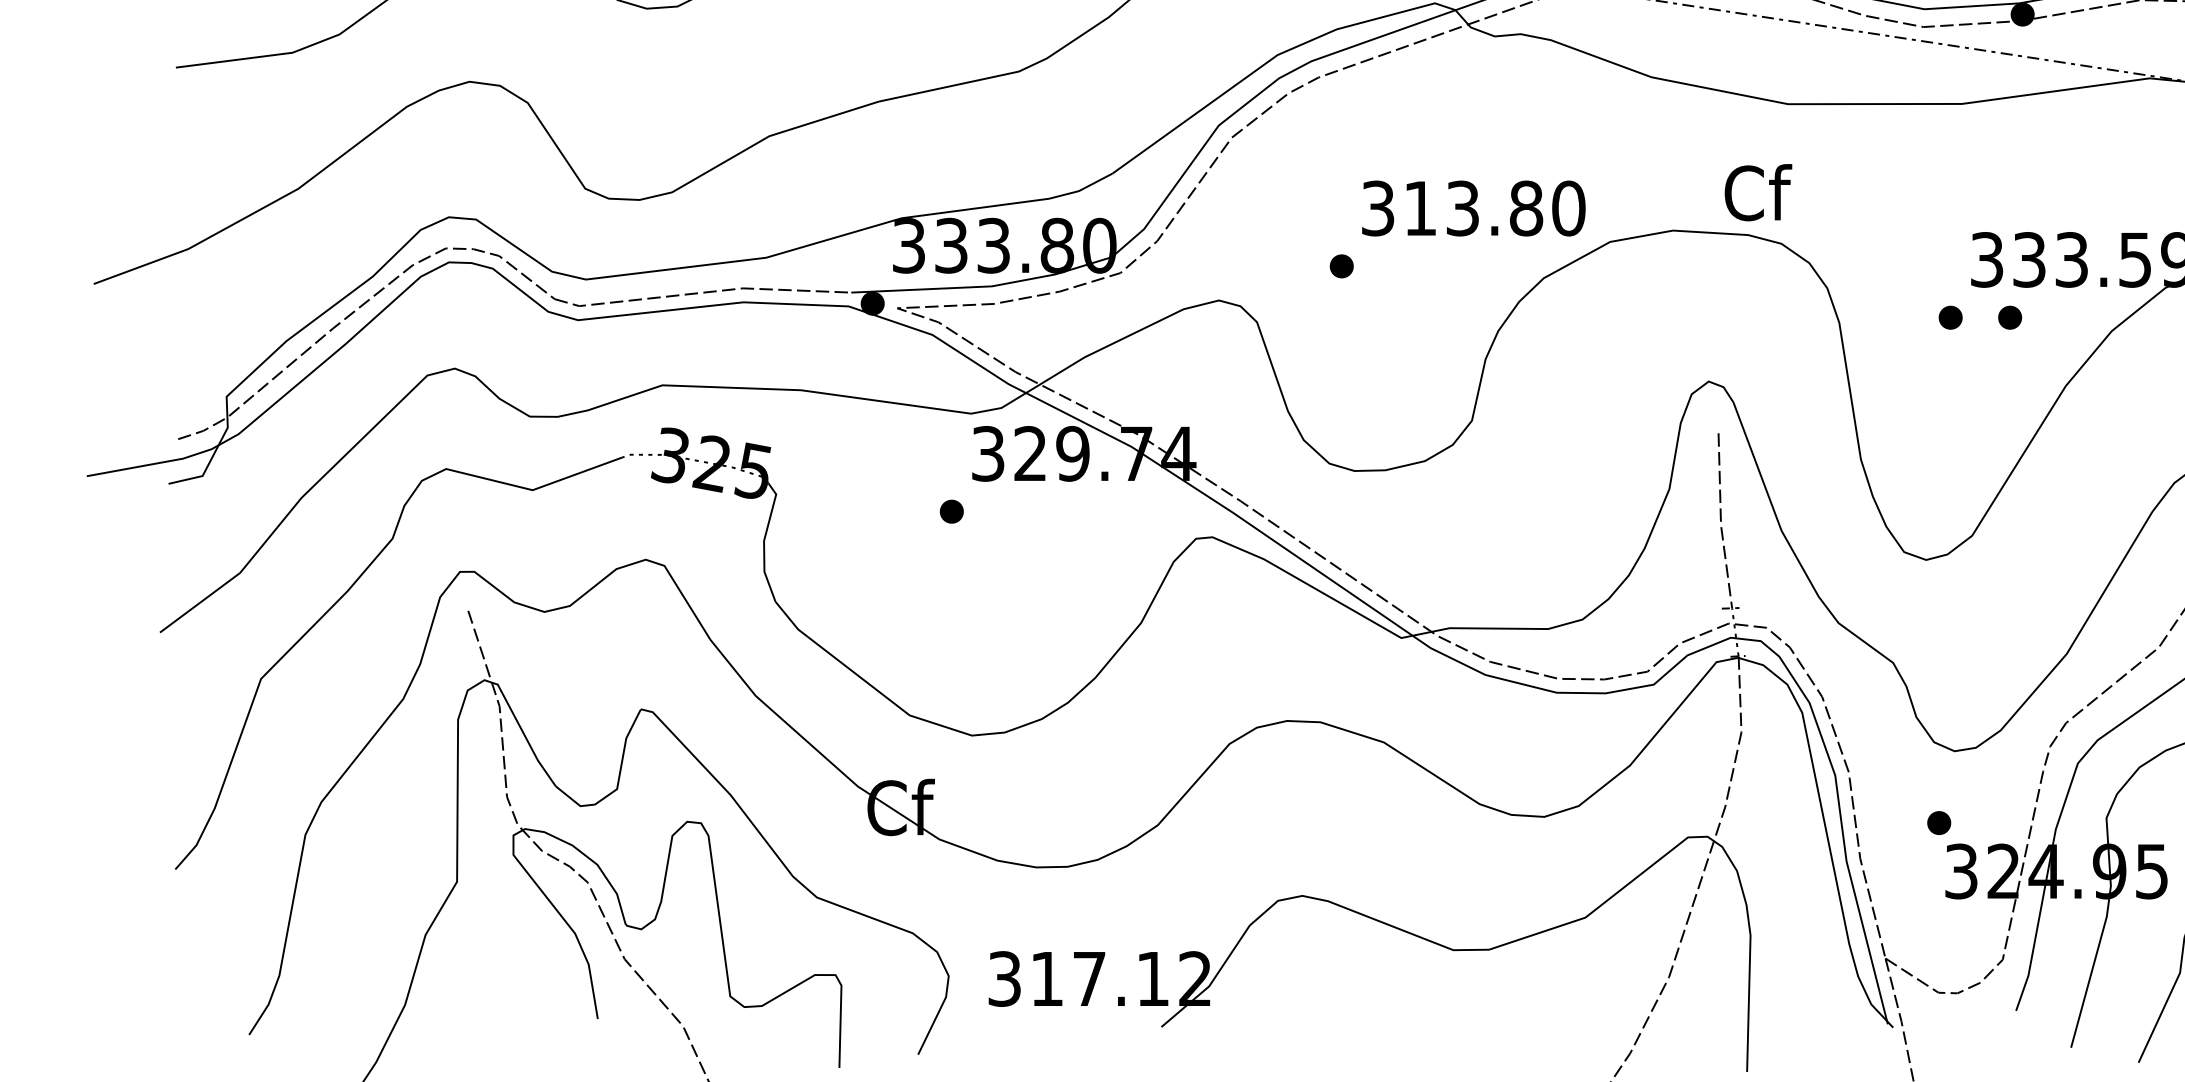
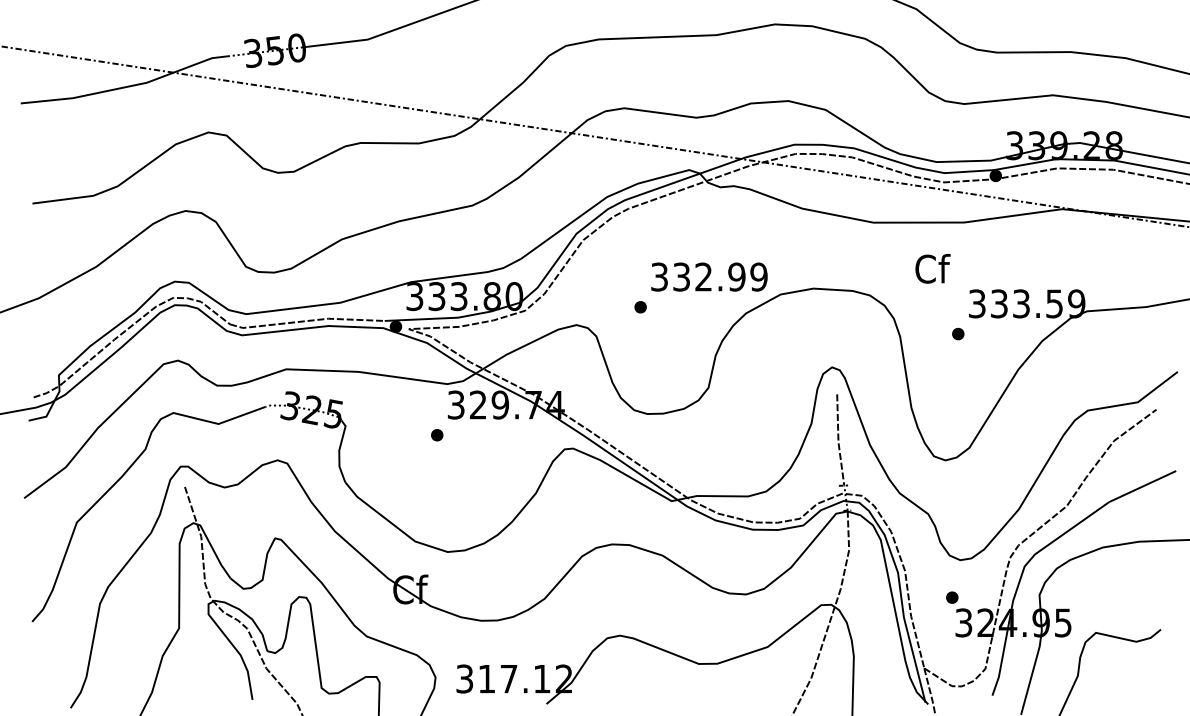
text: (1757, 192) -> (932, 268), moved
text: (1494, 207) -> (720, 276), 313.80 -> 332.99
part: (2010, 316) -> (989, 333), removed

